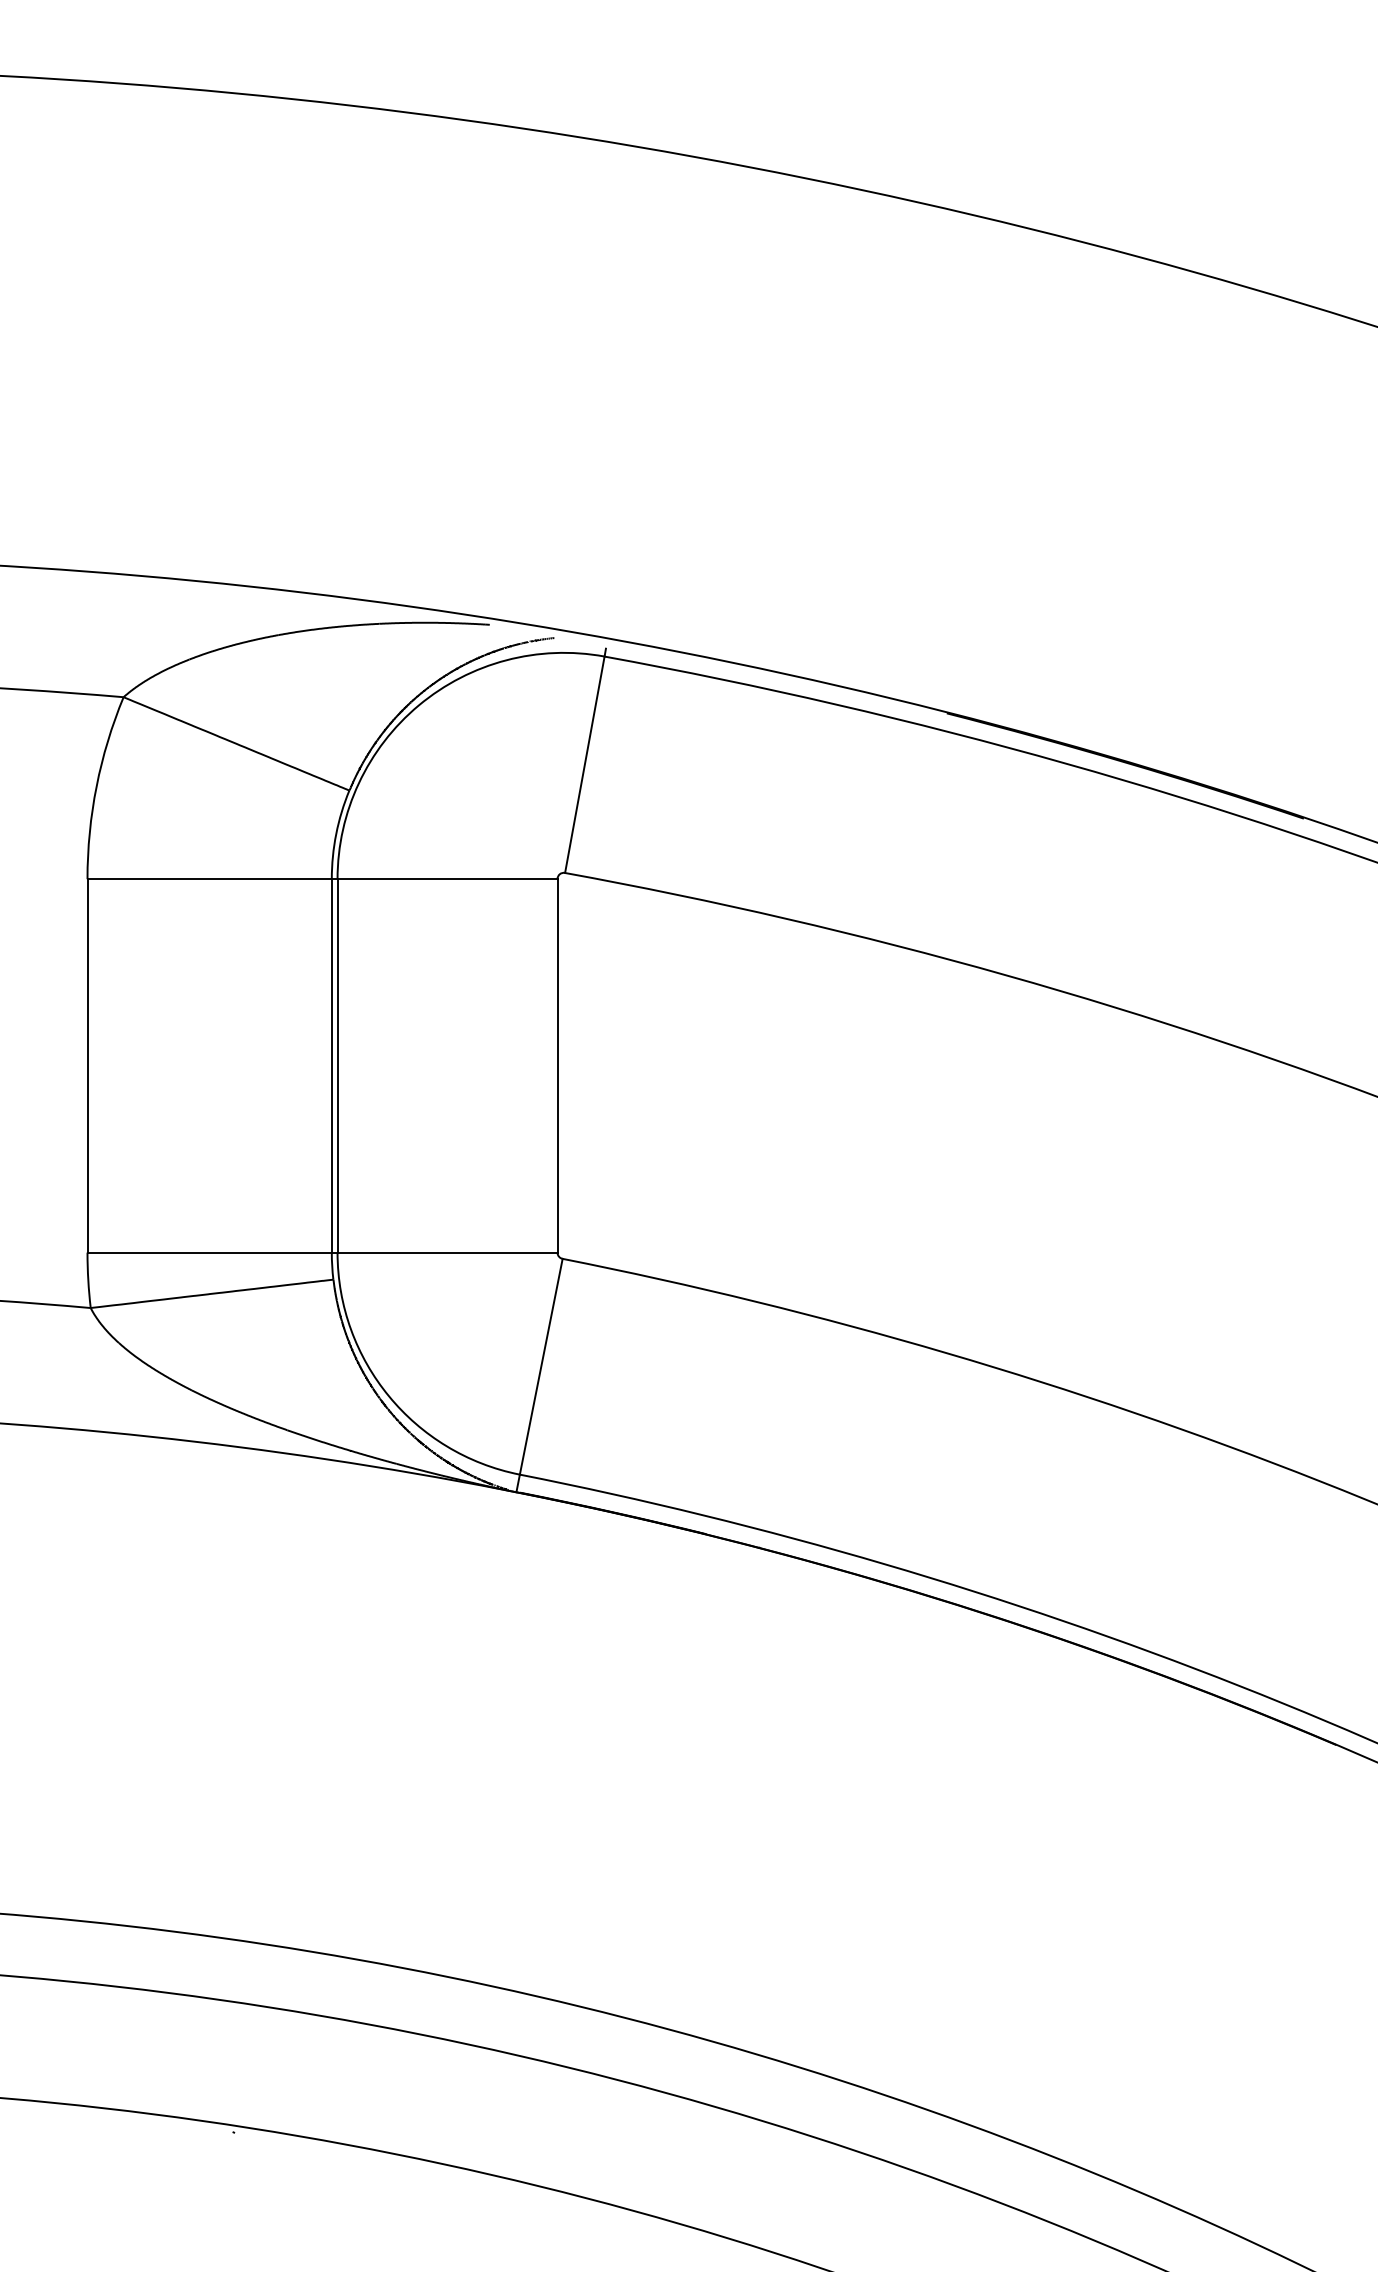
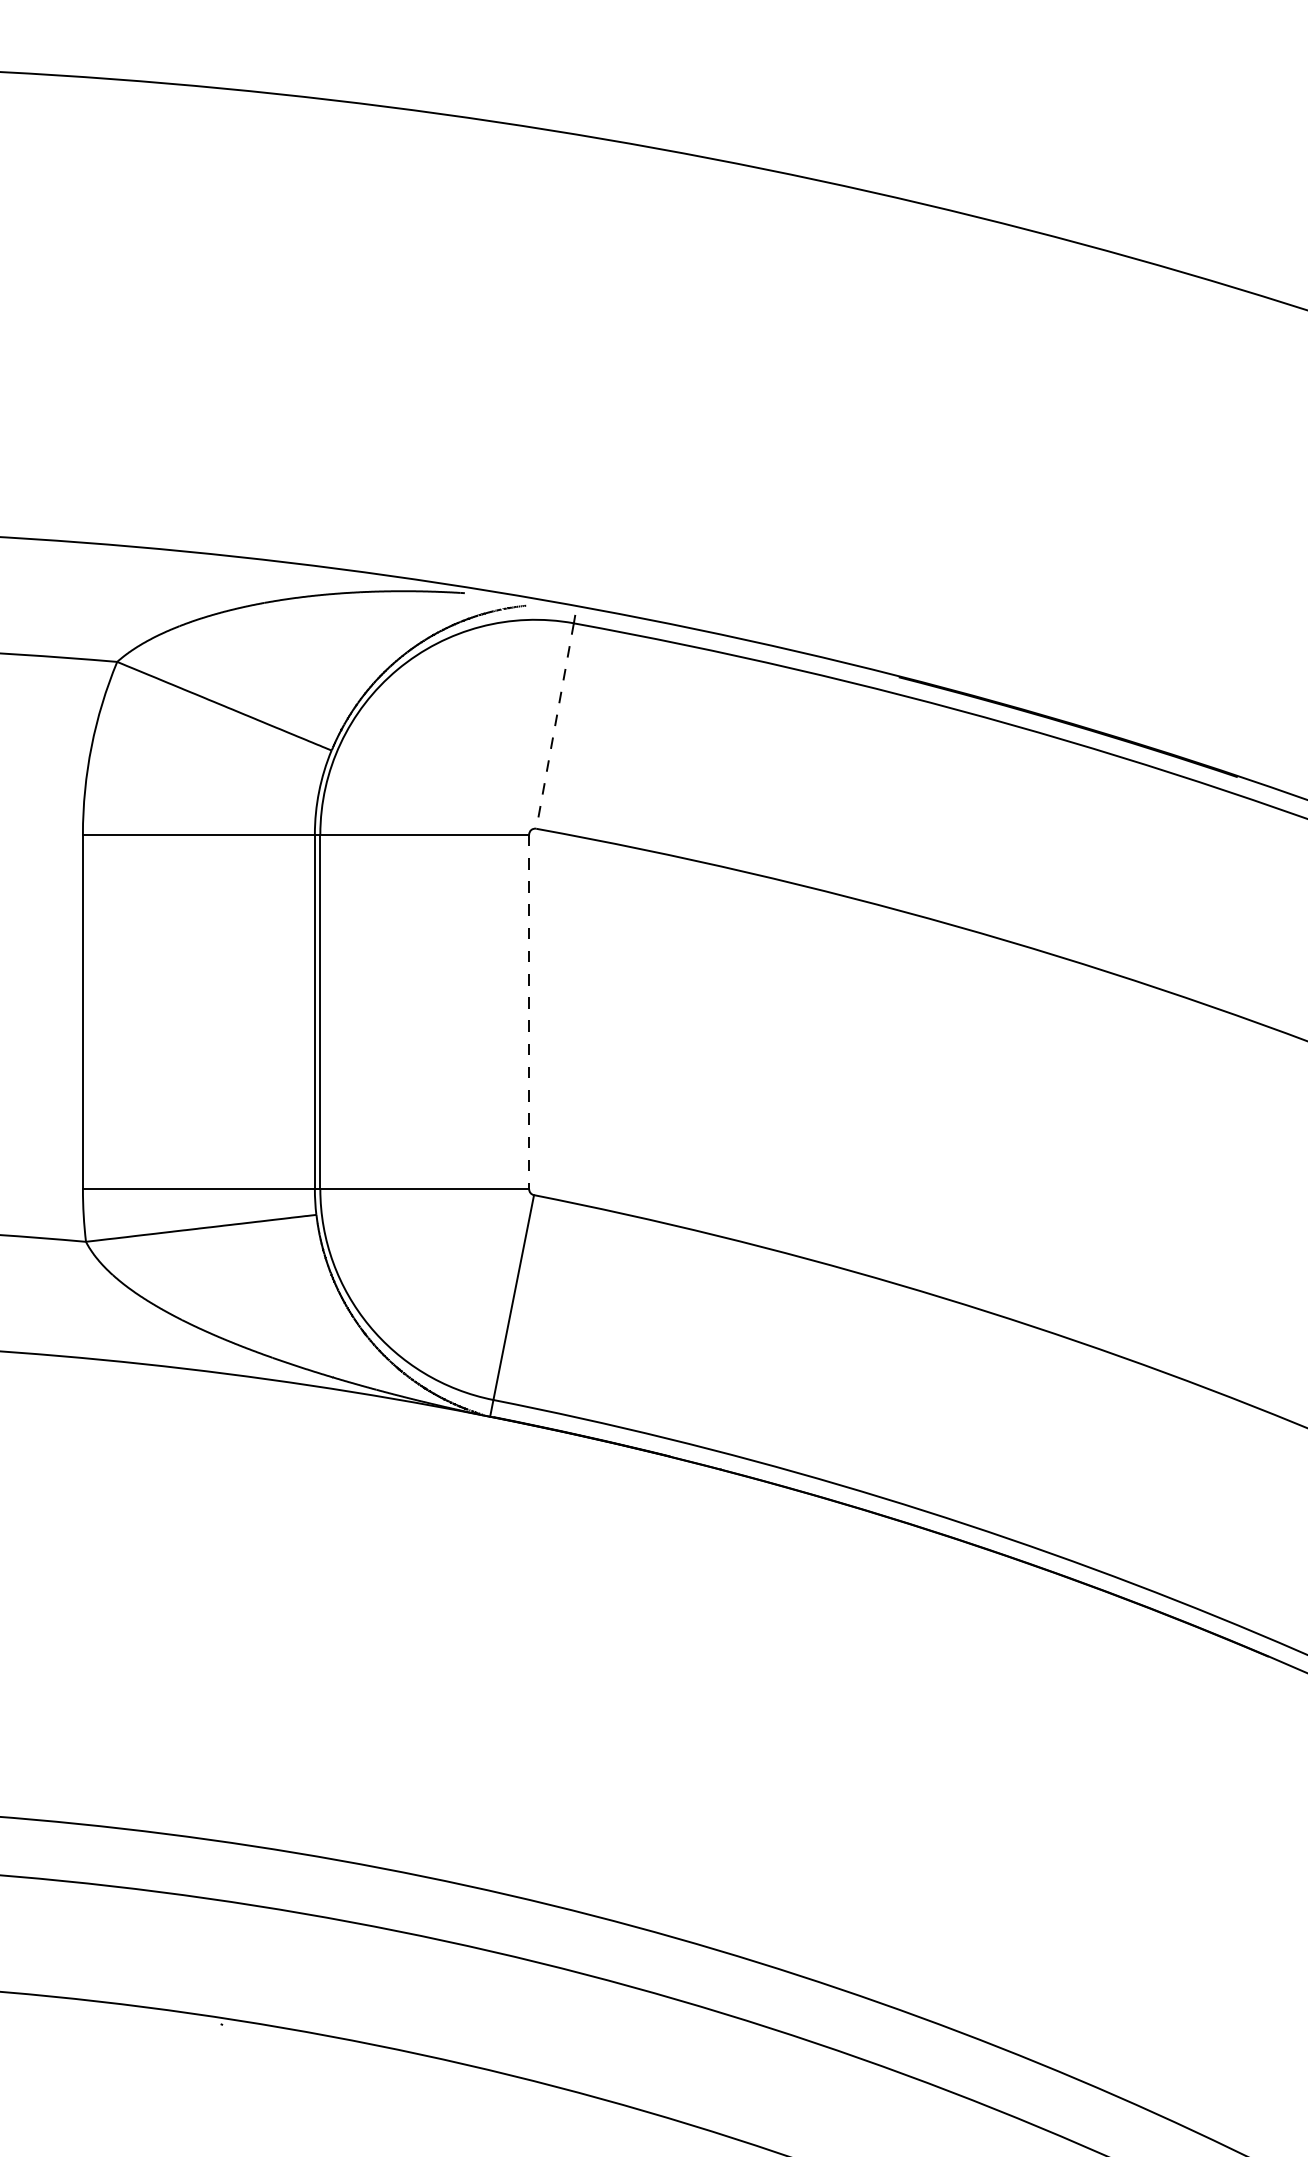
line: (584, 764) -> (554, 725), solid -> dashed
line: (557, 1065) -> (529, 1011), solid -> dashed

